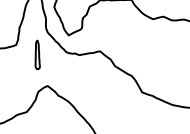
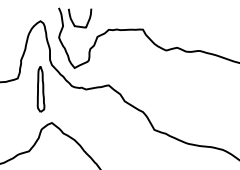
part: (37, 55) -> (40, 89), size x1.43

